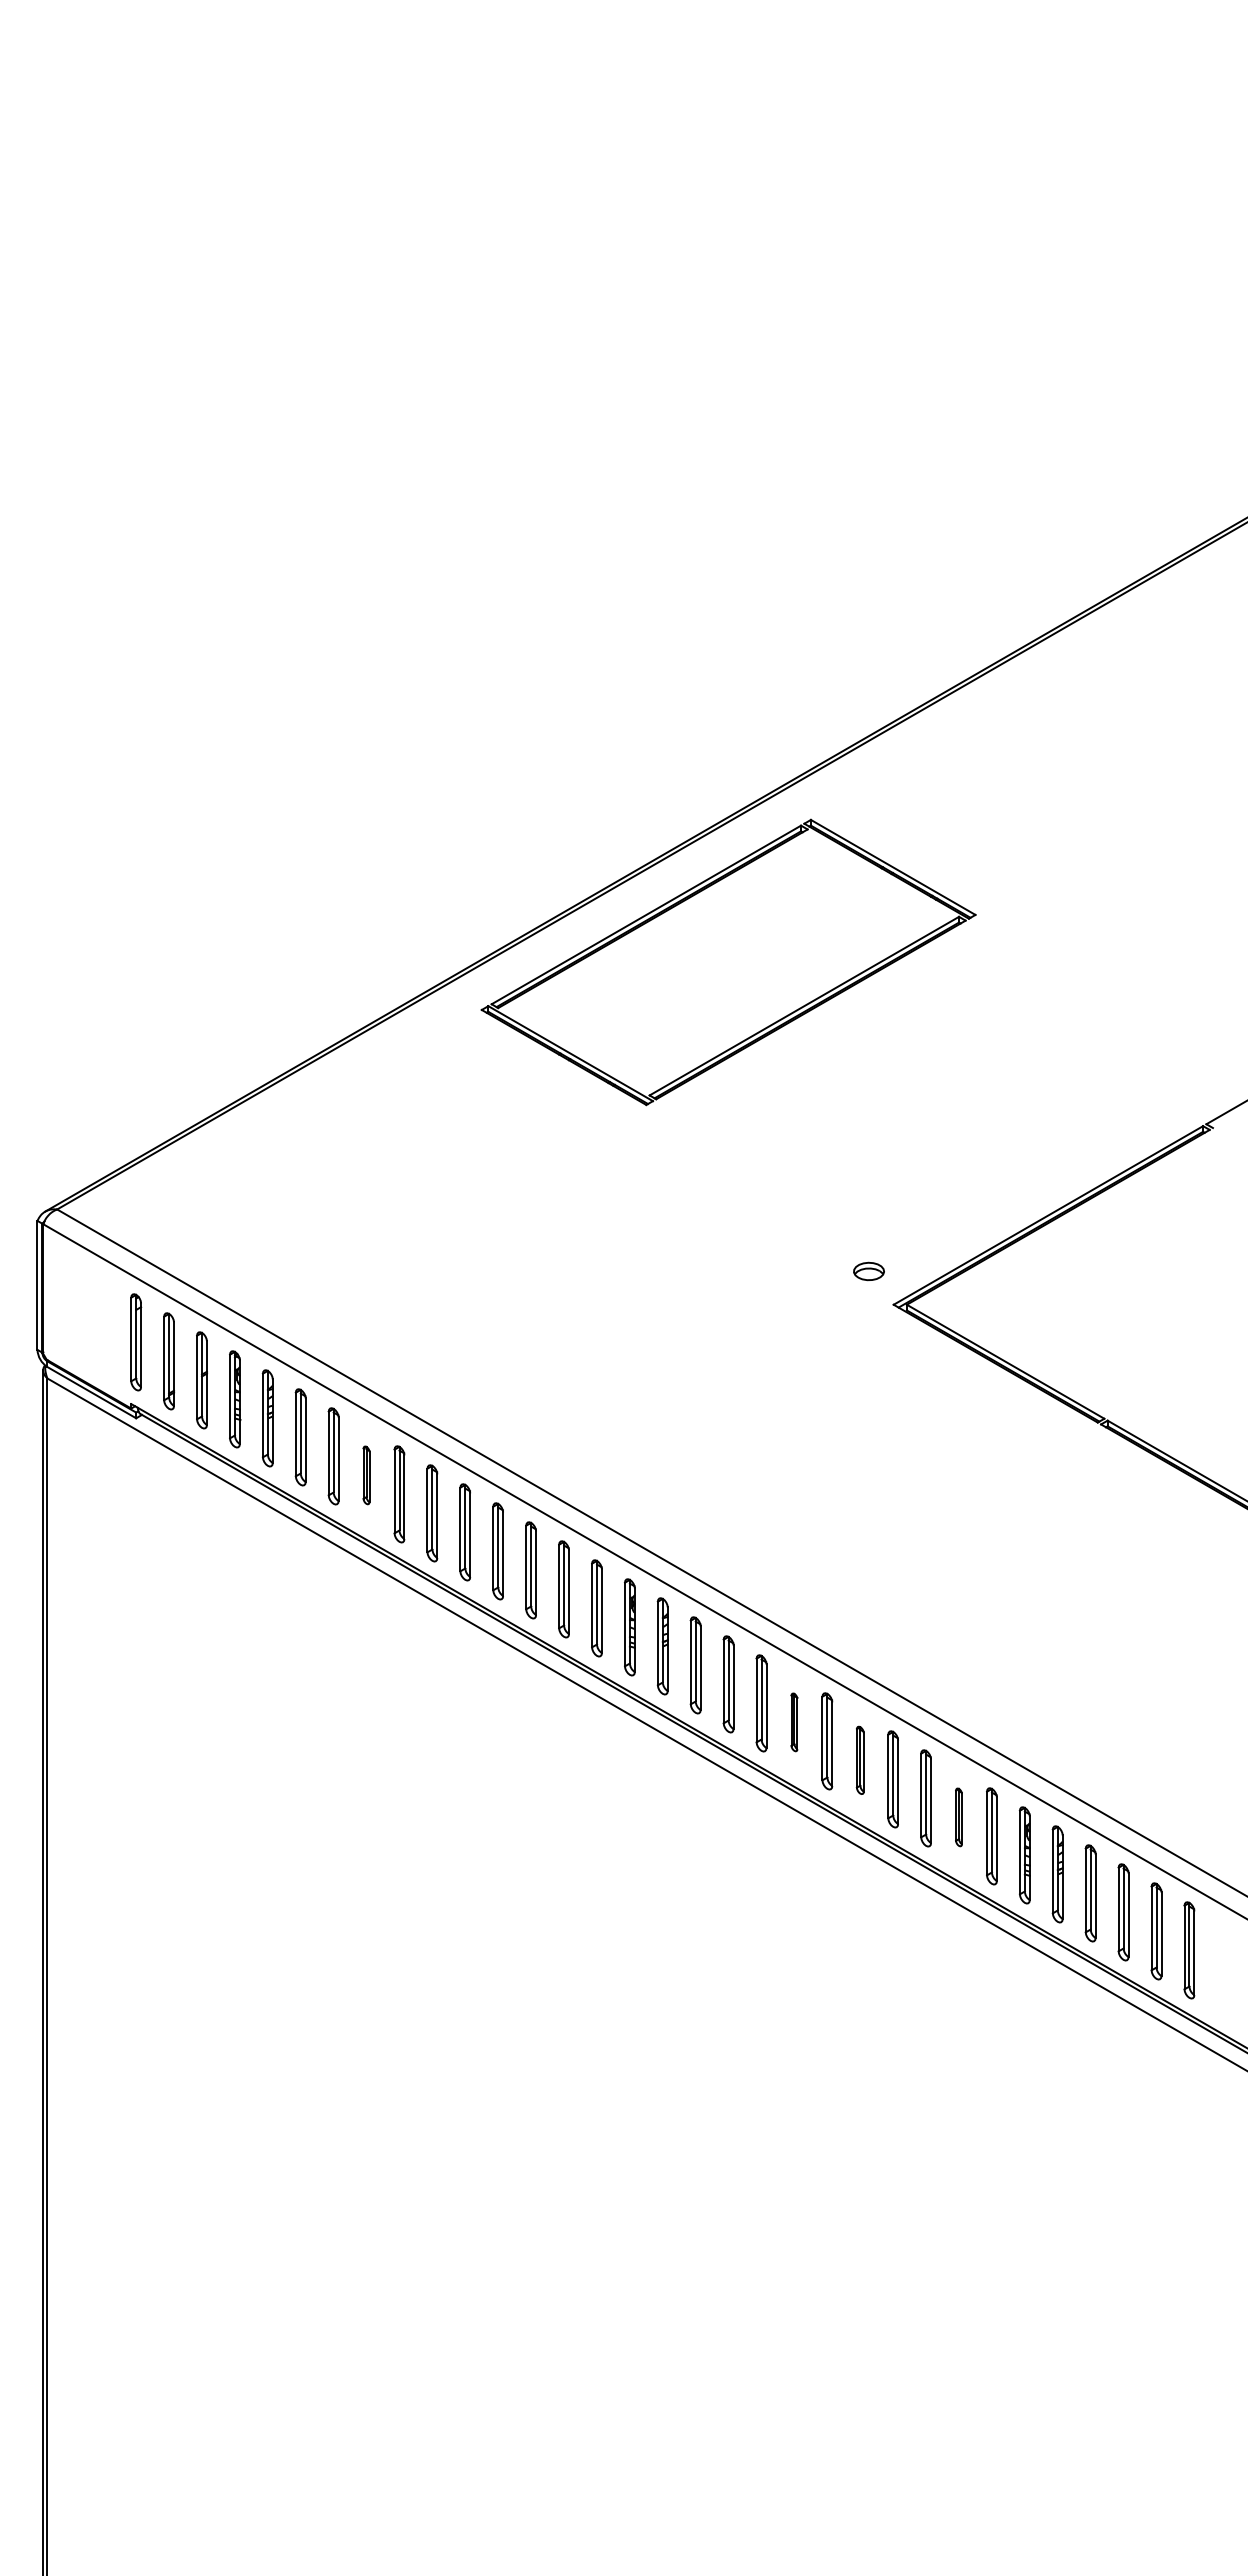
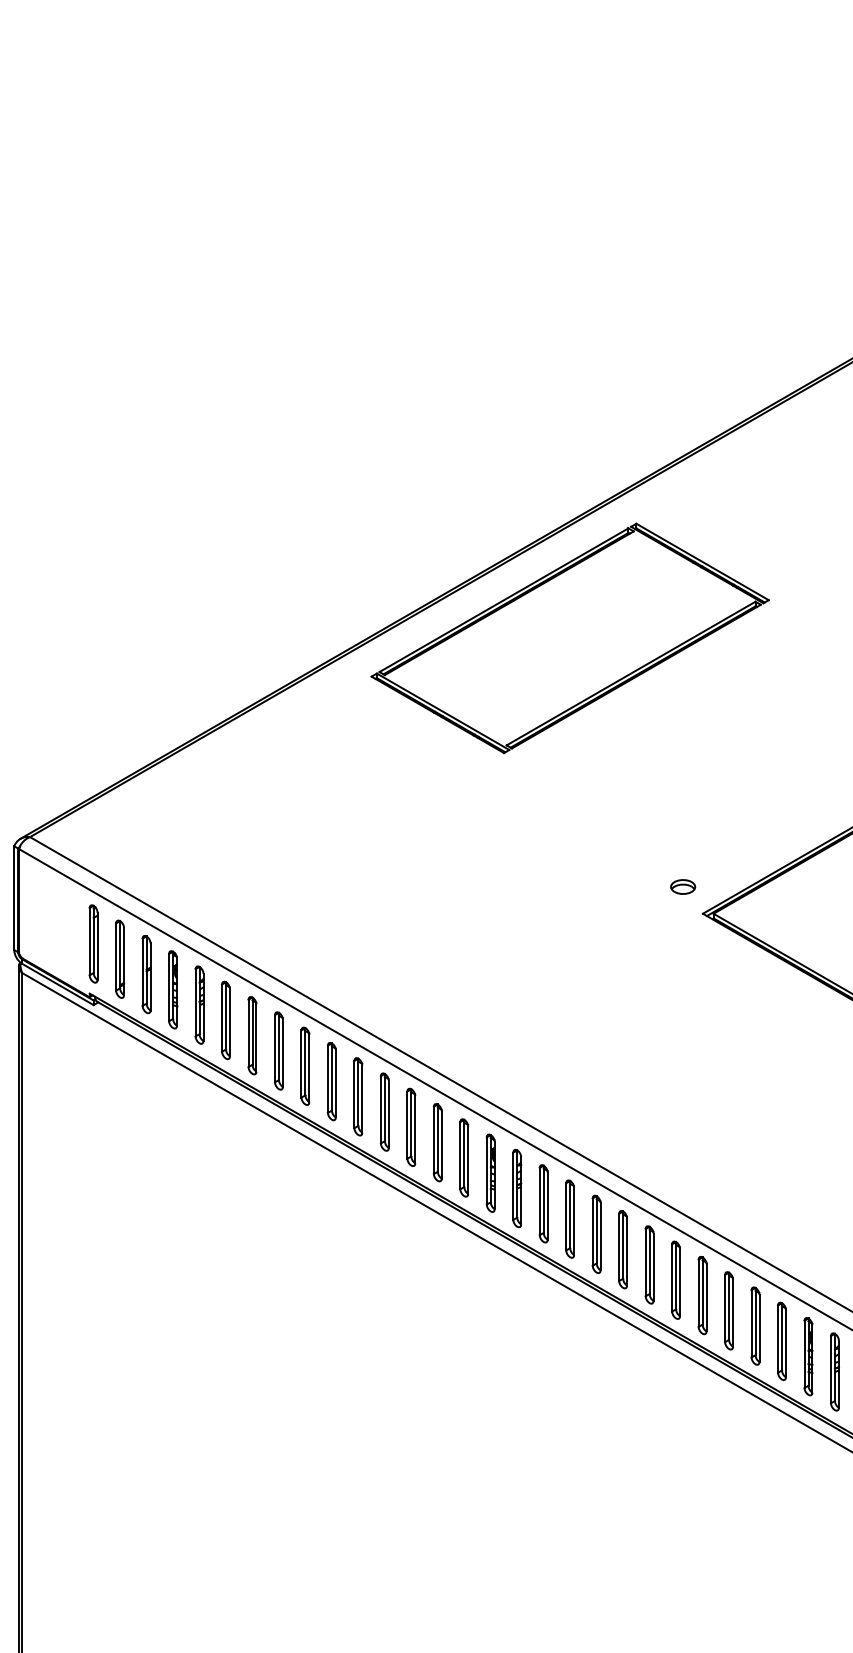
part: (366, 1475) -> (278, 1051), size x1.67
part: (794, 1722) -> (623, 1249), size x1.67
part: (860, 1760) -> (676, 1280), size x1.43
part: (958, 1817) -> (755, 1326), size x1.67

